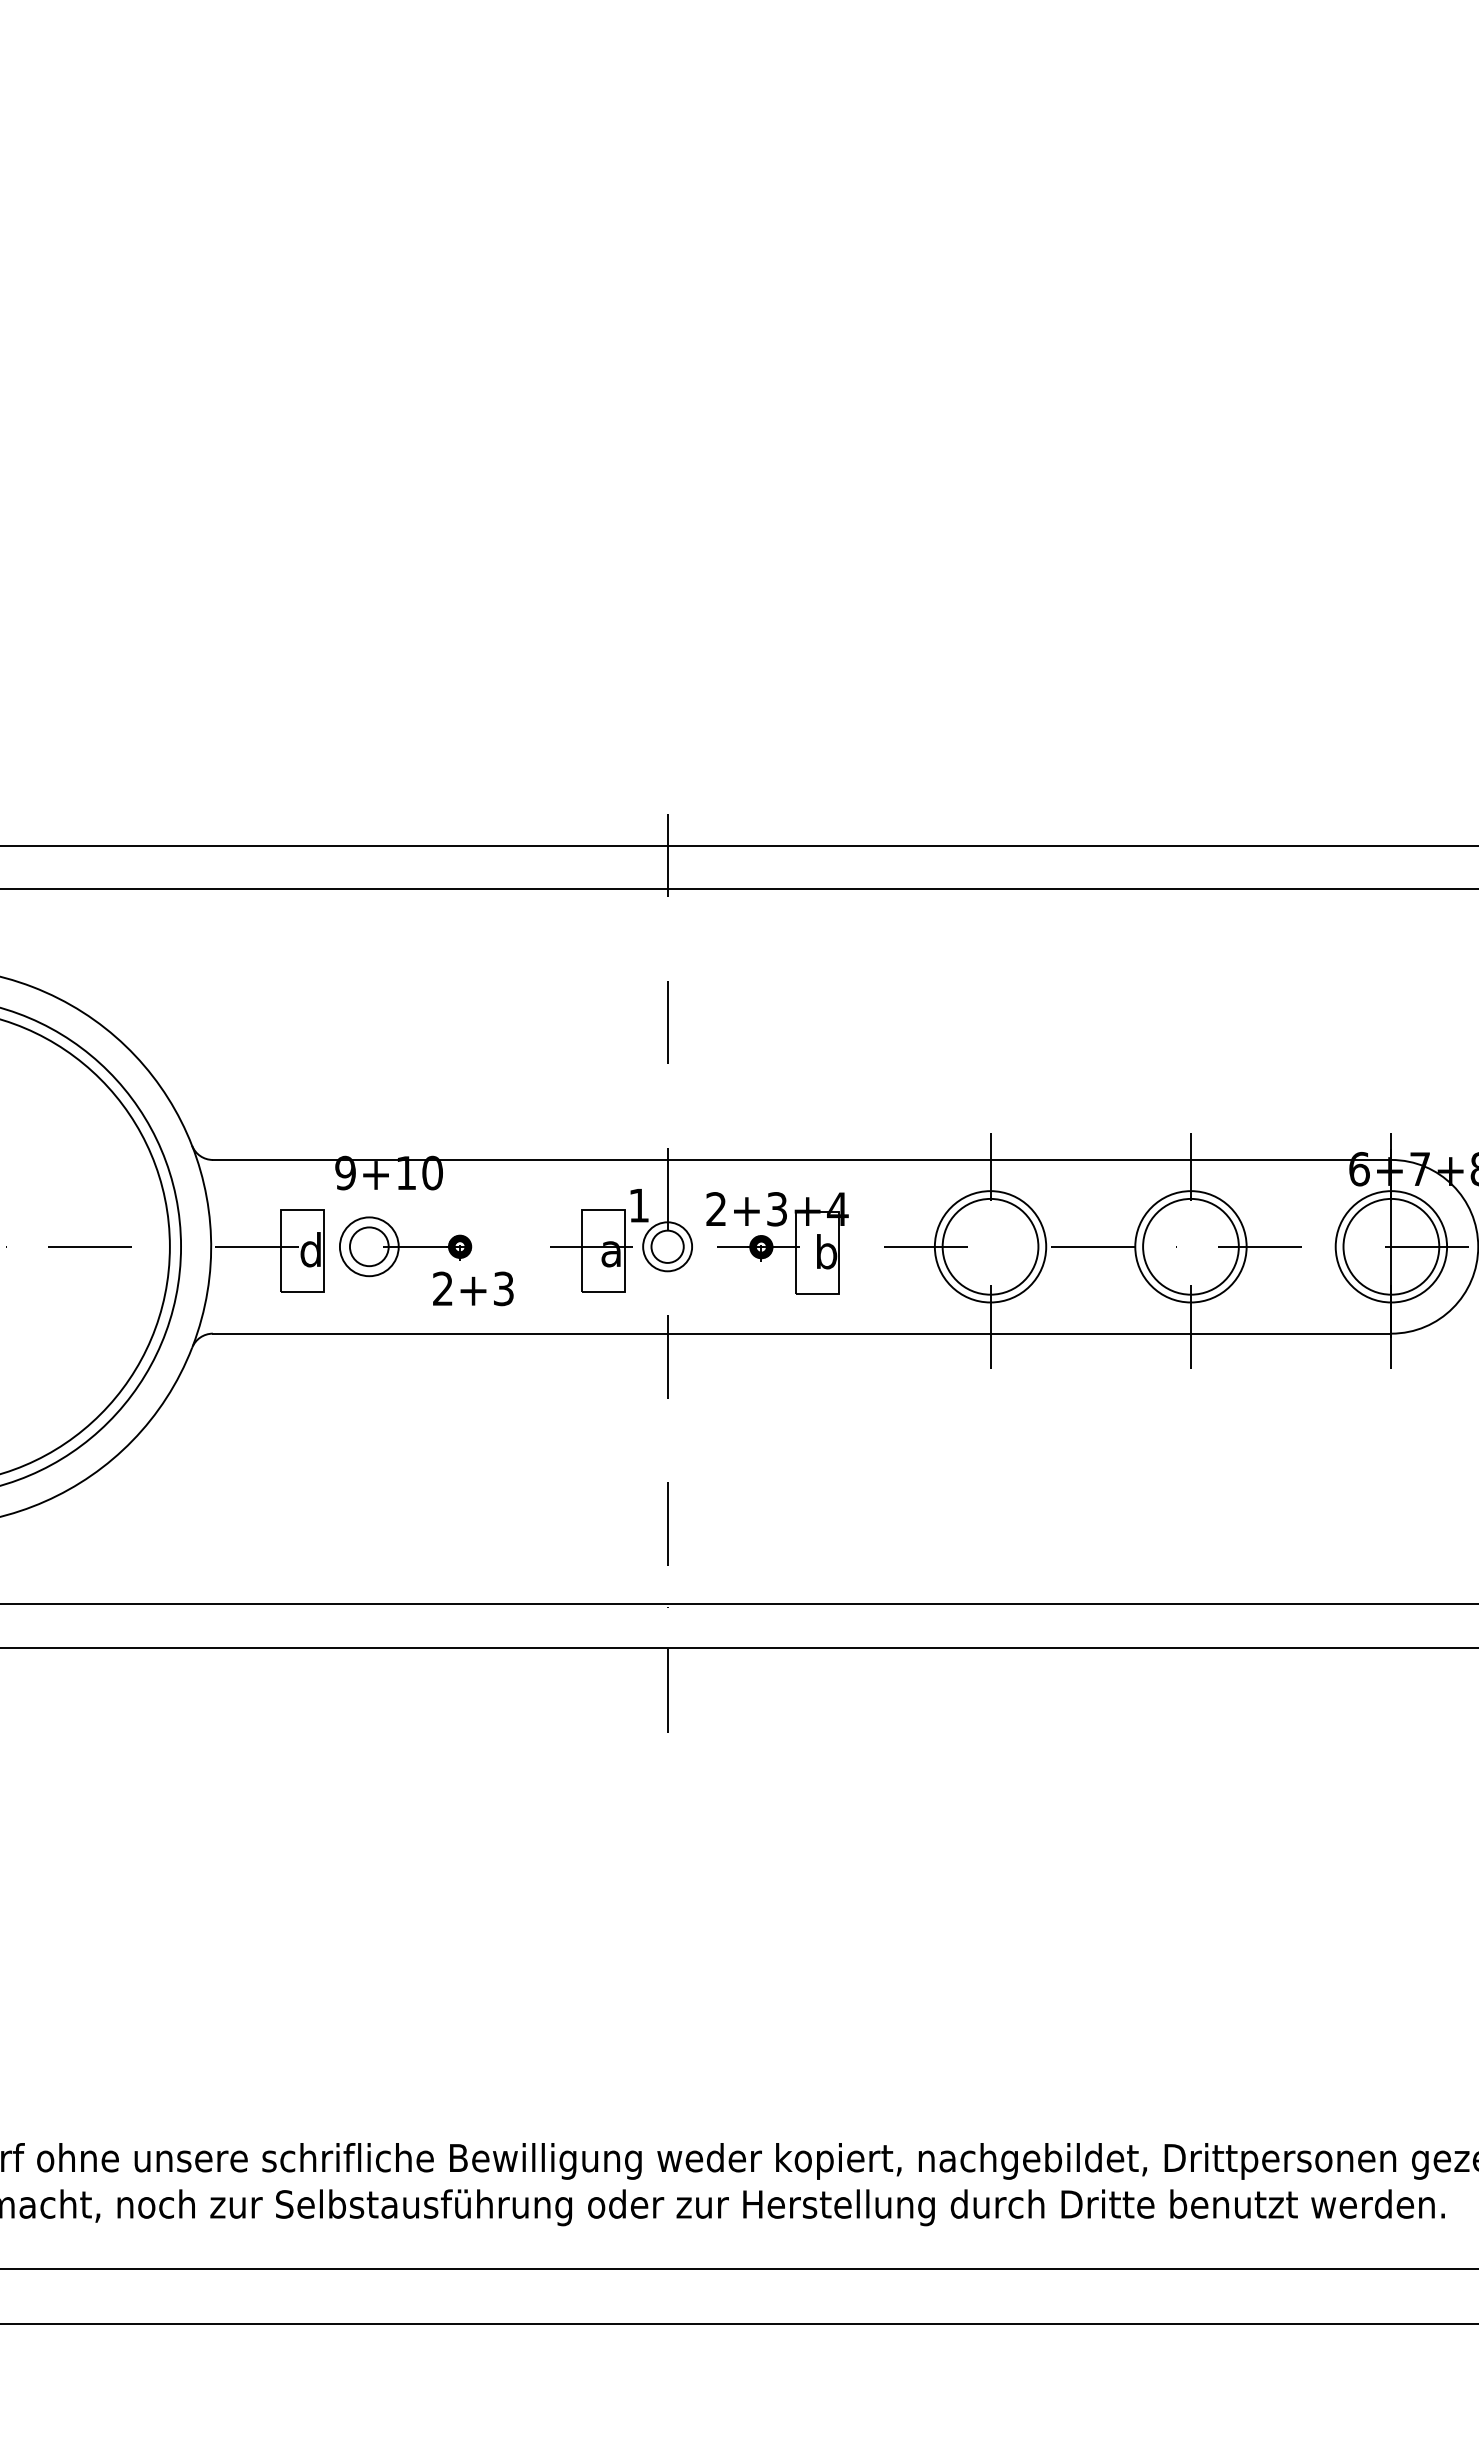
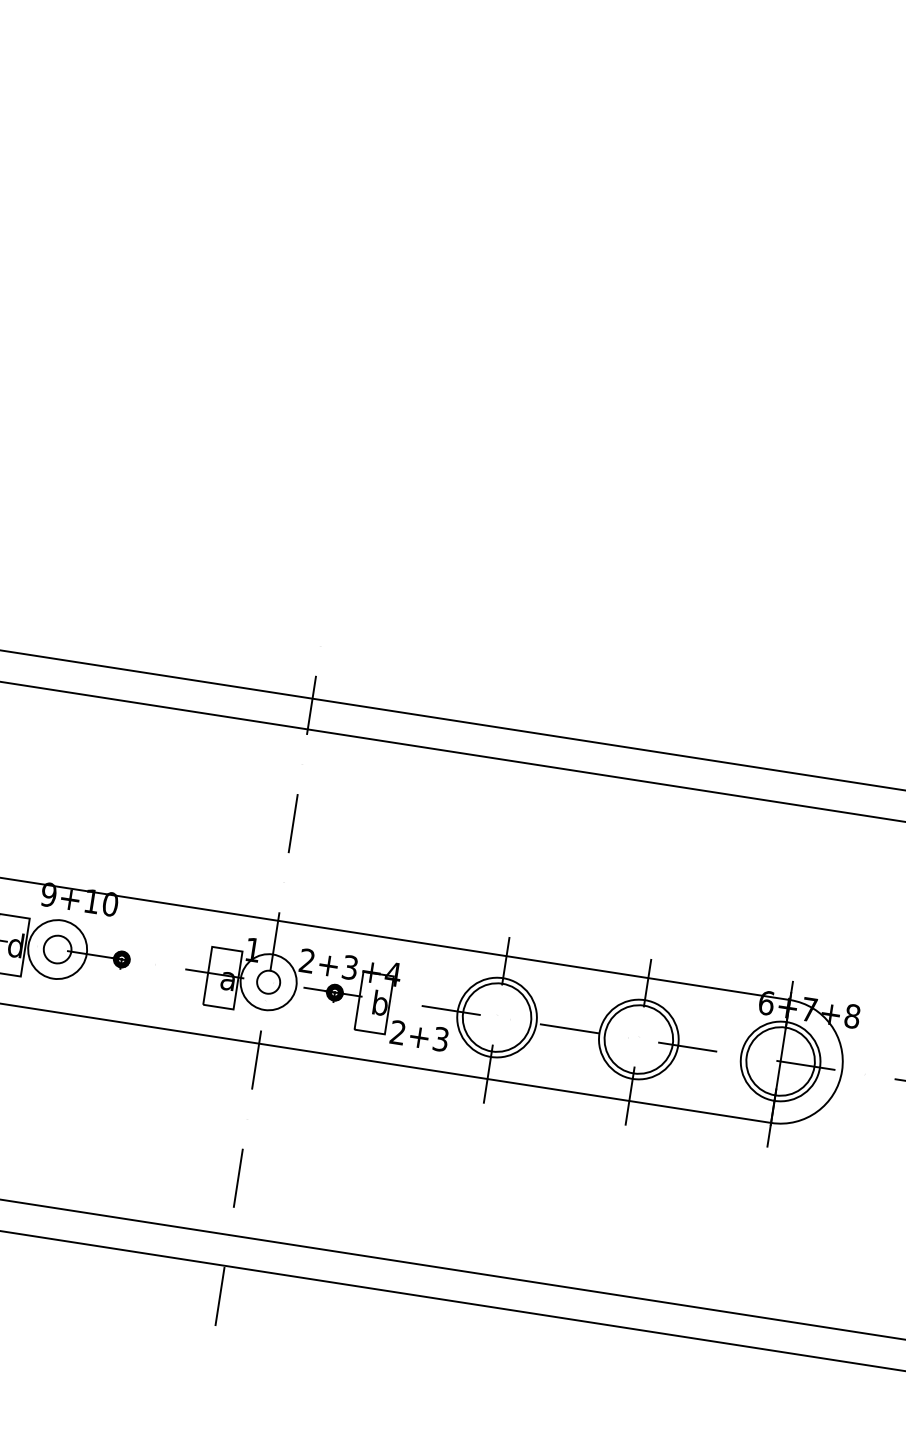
circle: (368, 1246) -> (57, 949), size x1.4
circle: (667, 1246) -> (268, 982), size x1.6
text: (473, 1288) -> (419, 1035), moved

